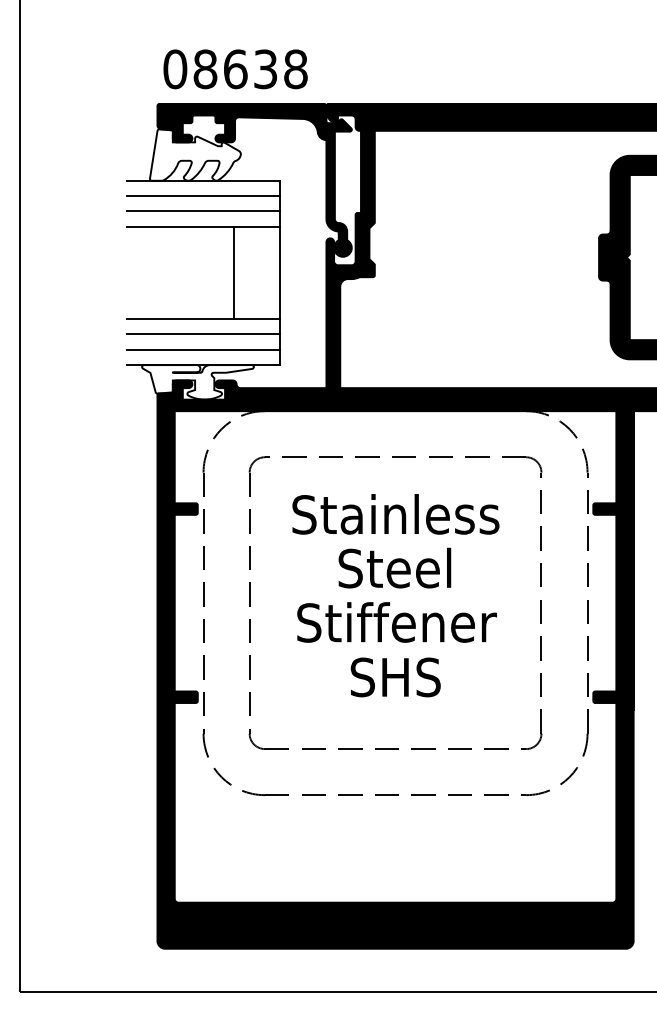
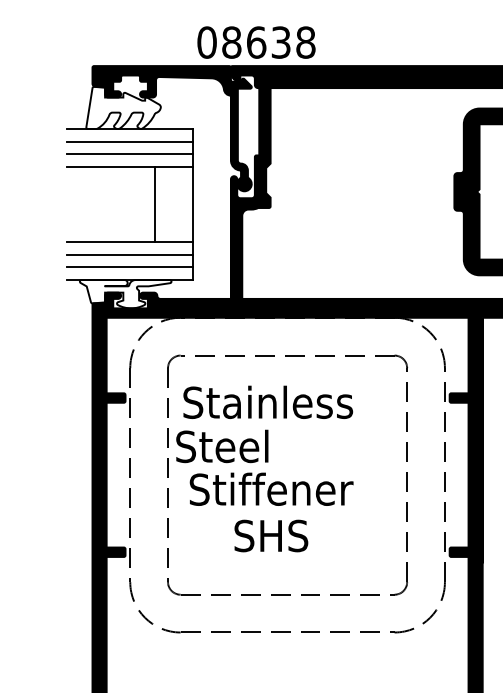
text: (235, 69) -> (256, 42), moved
text: (395, 514) -> (267, 402), moved
text: (394, 567) -> (221, 445), moved
text: (396, 622) -> (271, 489), moved
text: (395, 677) -> (271, 536), moved

